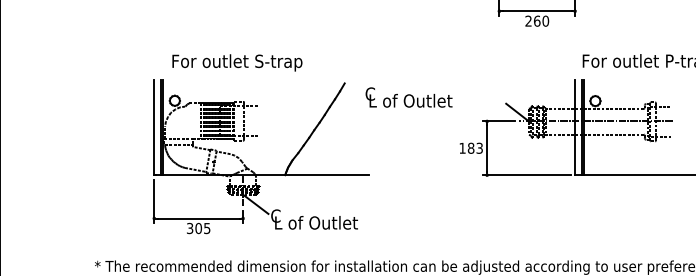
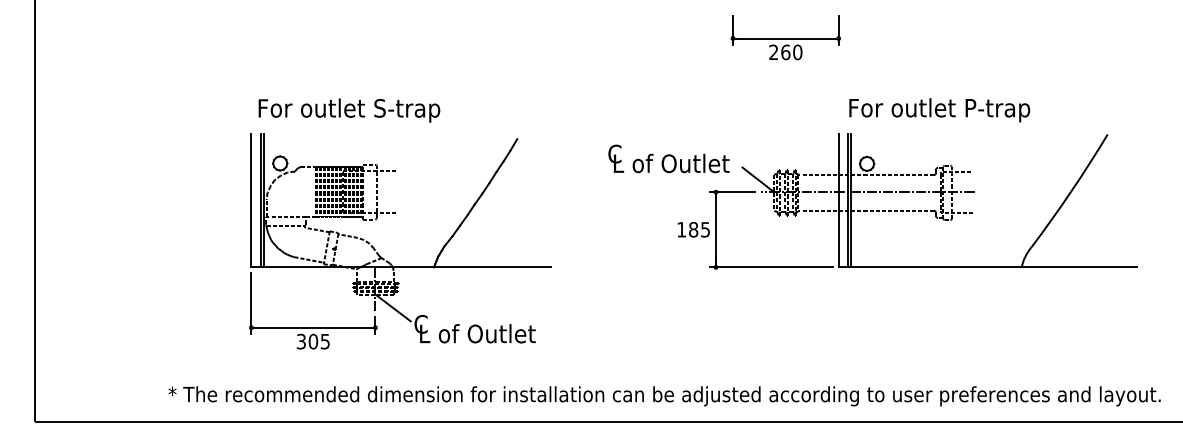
text: (237, 62) -> (349, 110), moved
text: (408, 97) -> (668, 158), moved
text: (479, 148) -> (705, 229), 183 -> 185

